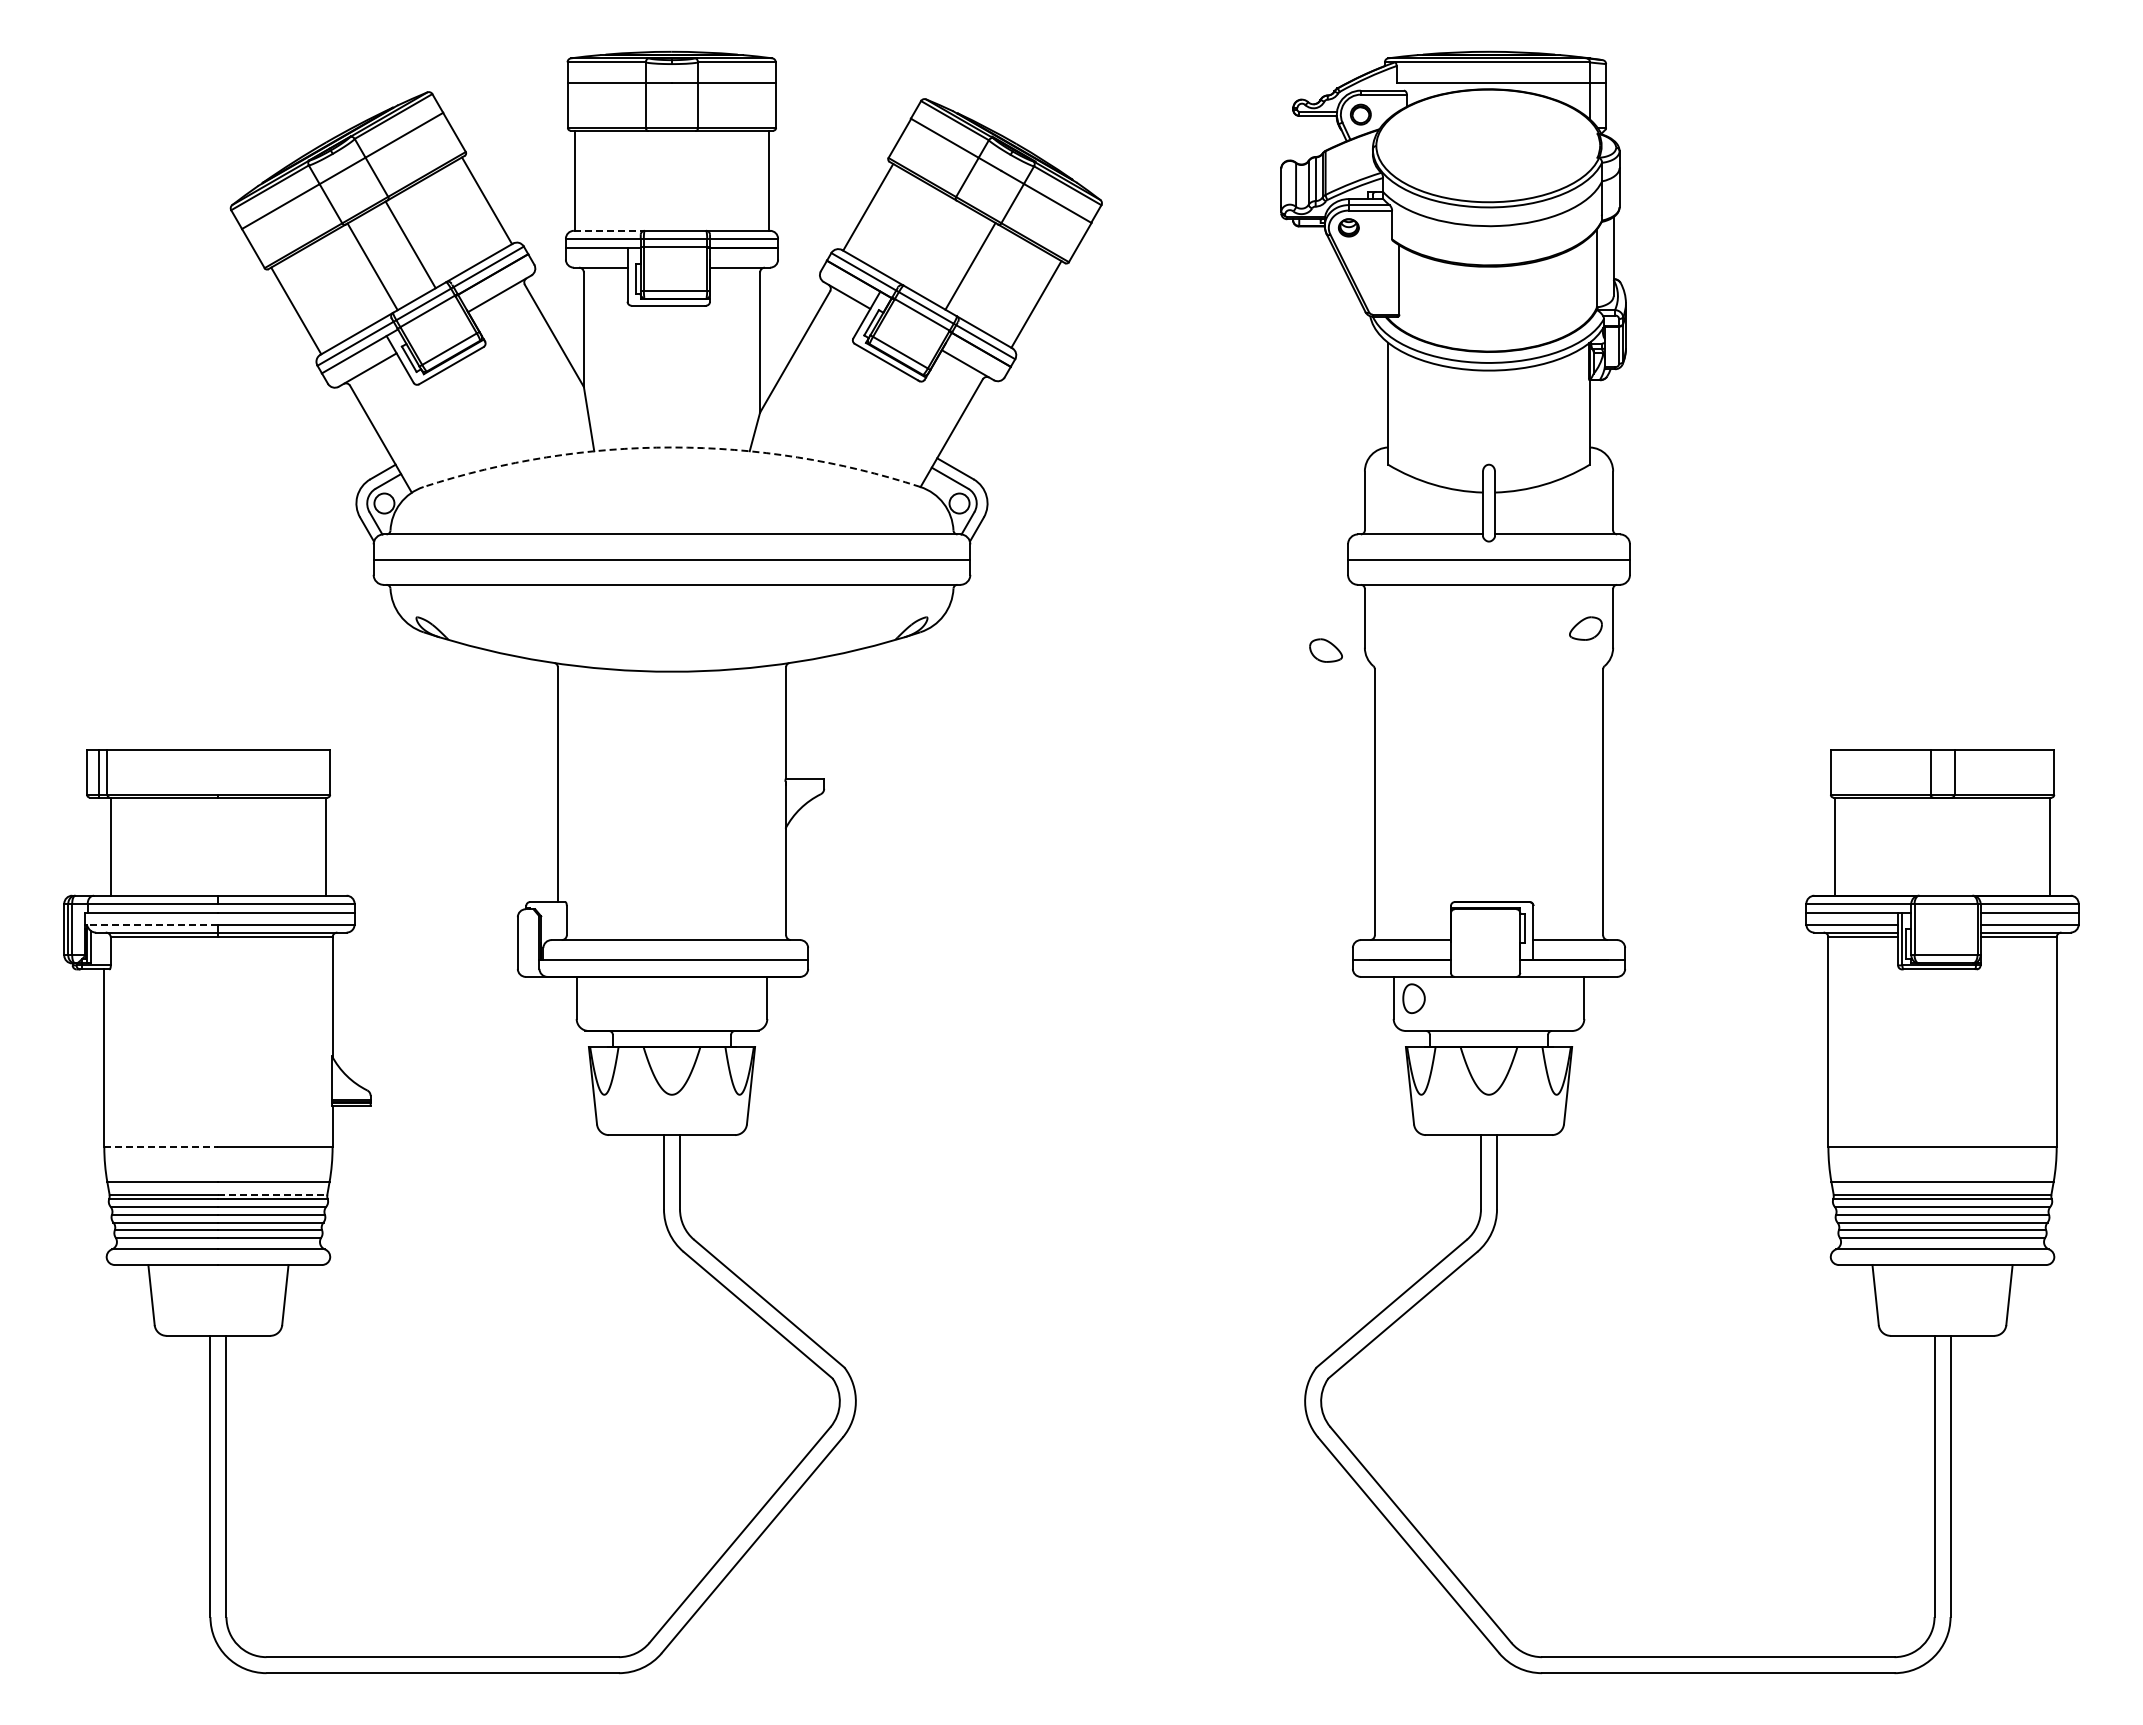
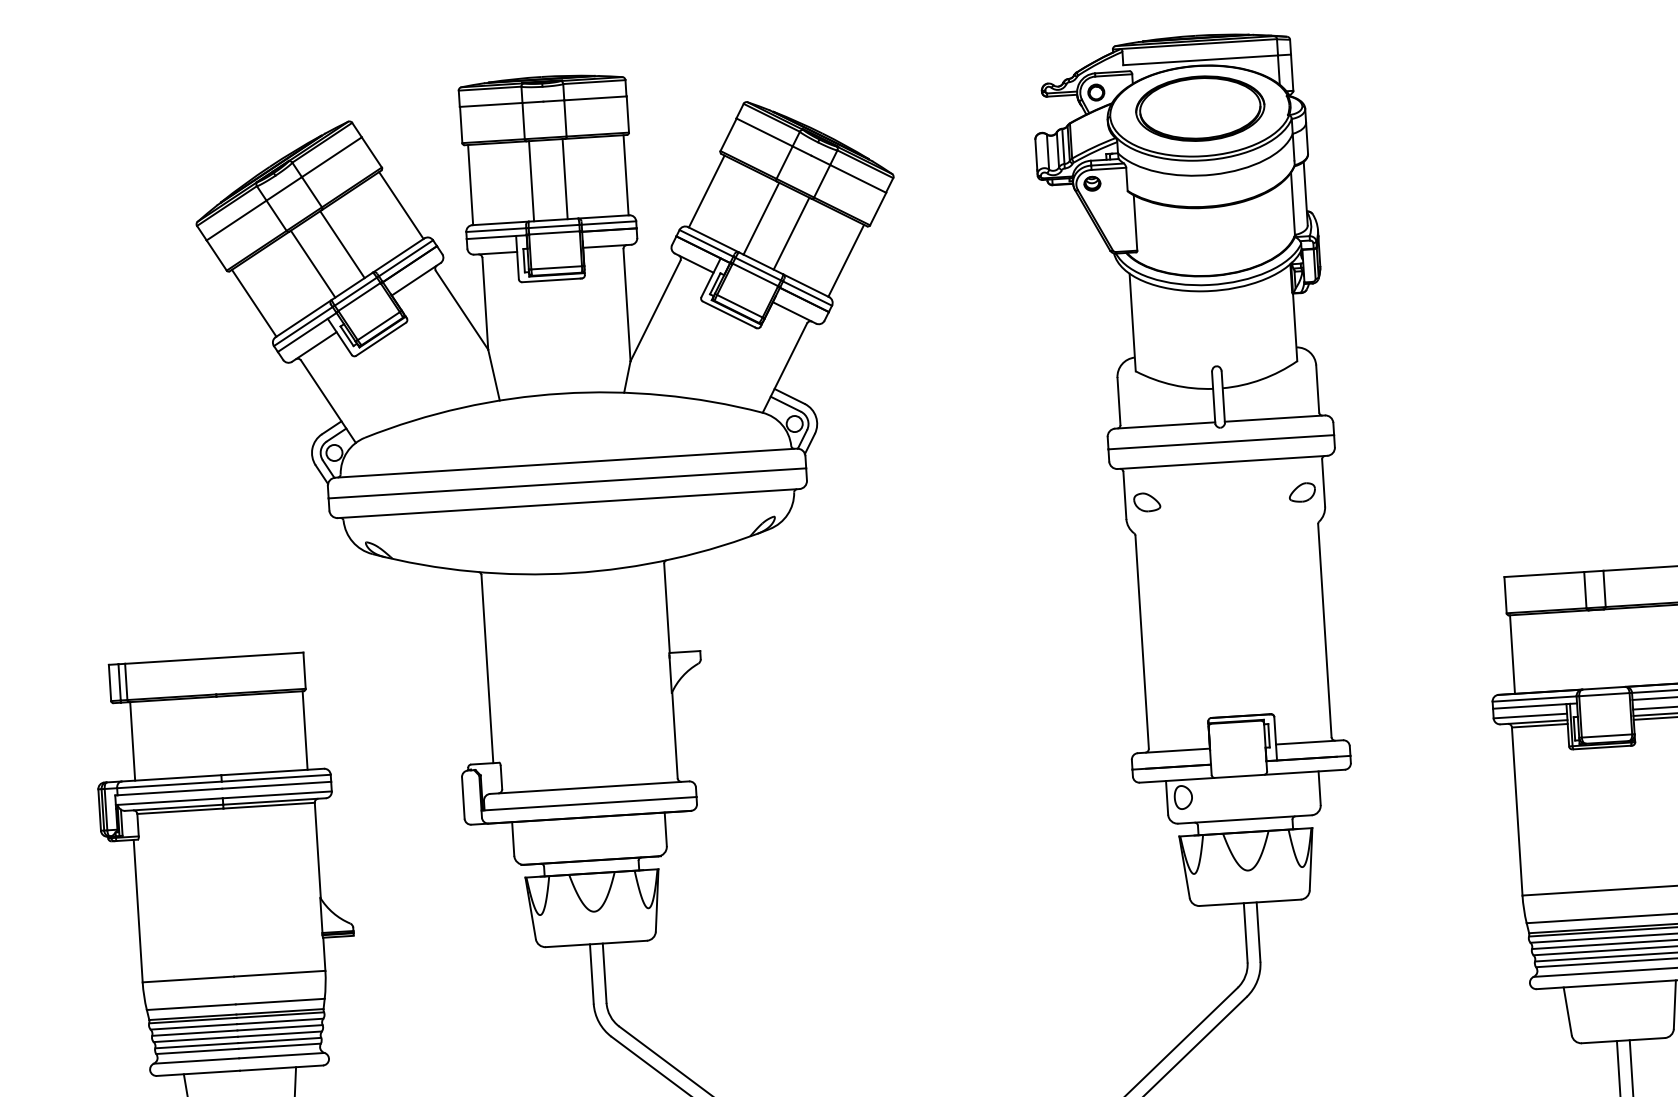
part: (1488, 142) -> (1199, 108), added
line: (651, 180) -> (531, 180), added
line: (692, 180) -> (564, 178), added
line: (609, 230) -> (500, 223), dashed -> solid
line: (934, 245) -> (761, 218), added
arc: (672, 447) -> (562, 393), dashed -> solid
part: (1325, 650) -> (1146, 502), moved
line: (152, 924) -> (170, 801), dashed -> solid
line: (161, 1147) -> (188, 979), dashed -> solid
line: (273, 1194) -> (280, 1011), dashed -> solid

